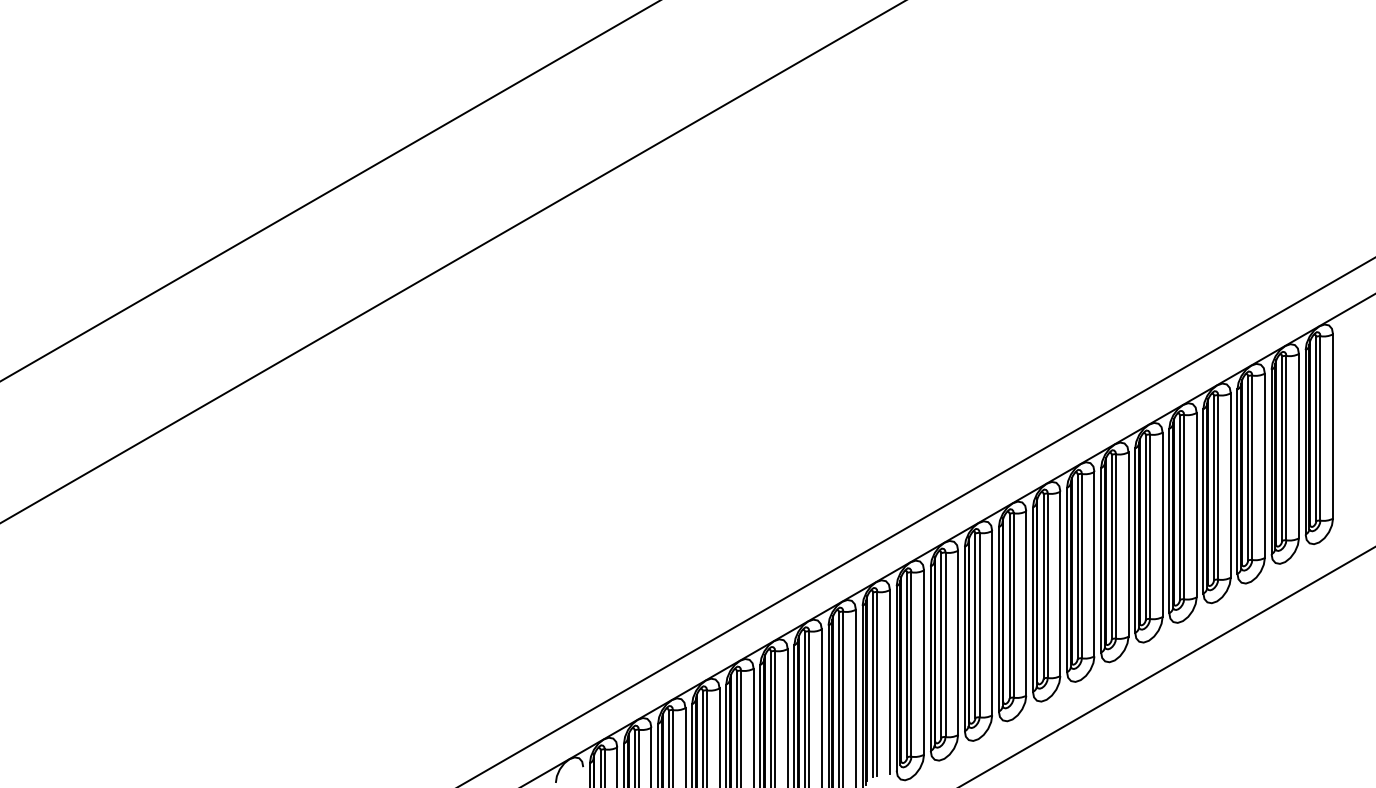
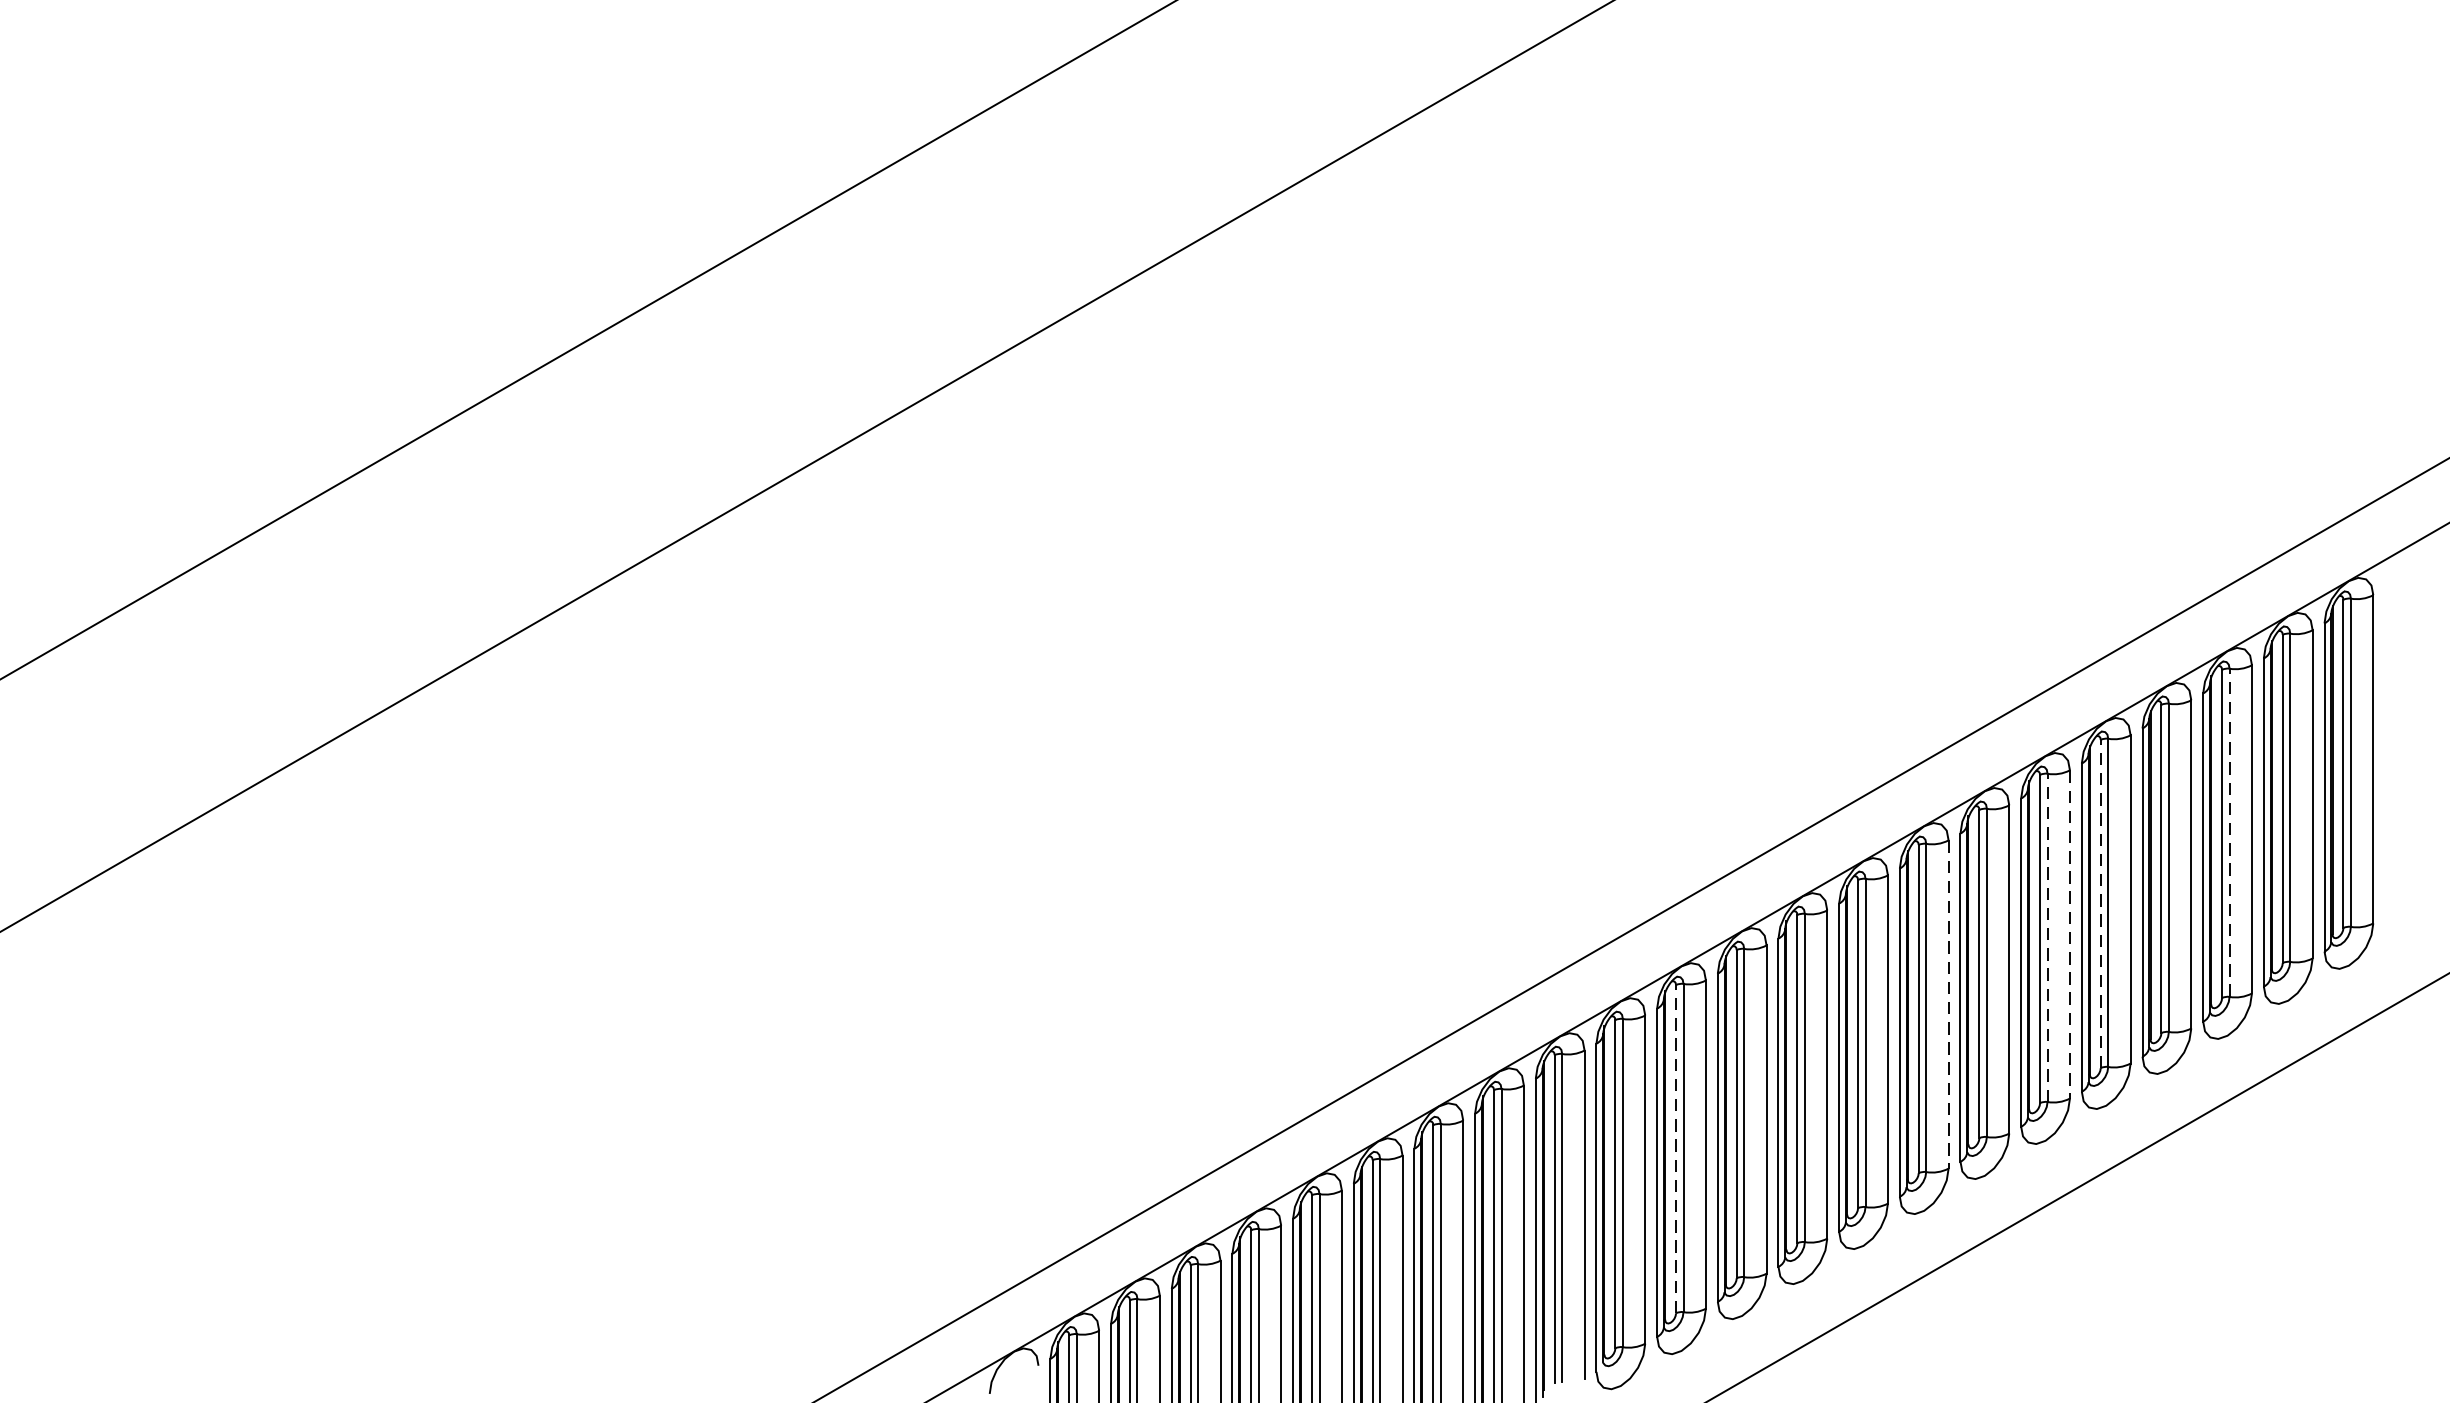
line: (1252, 467) -> (2229, 832), solid -> dashed
line: (1179, 507) -> (2099, 903), solid -> dashed
line: (1162, 525) -> (2069, 935), solid -> dashed
line: (1150, 526) -> (2048, 937), solid -> dashed
line: (1094, 564) -> (1948, 1005), solid -> dashed
line: (941, 645) -> (1676, 1149), solid -> dashed

